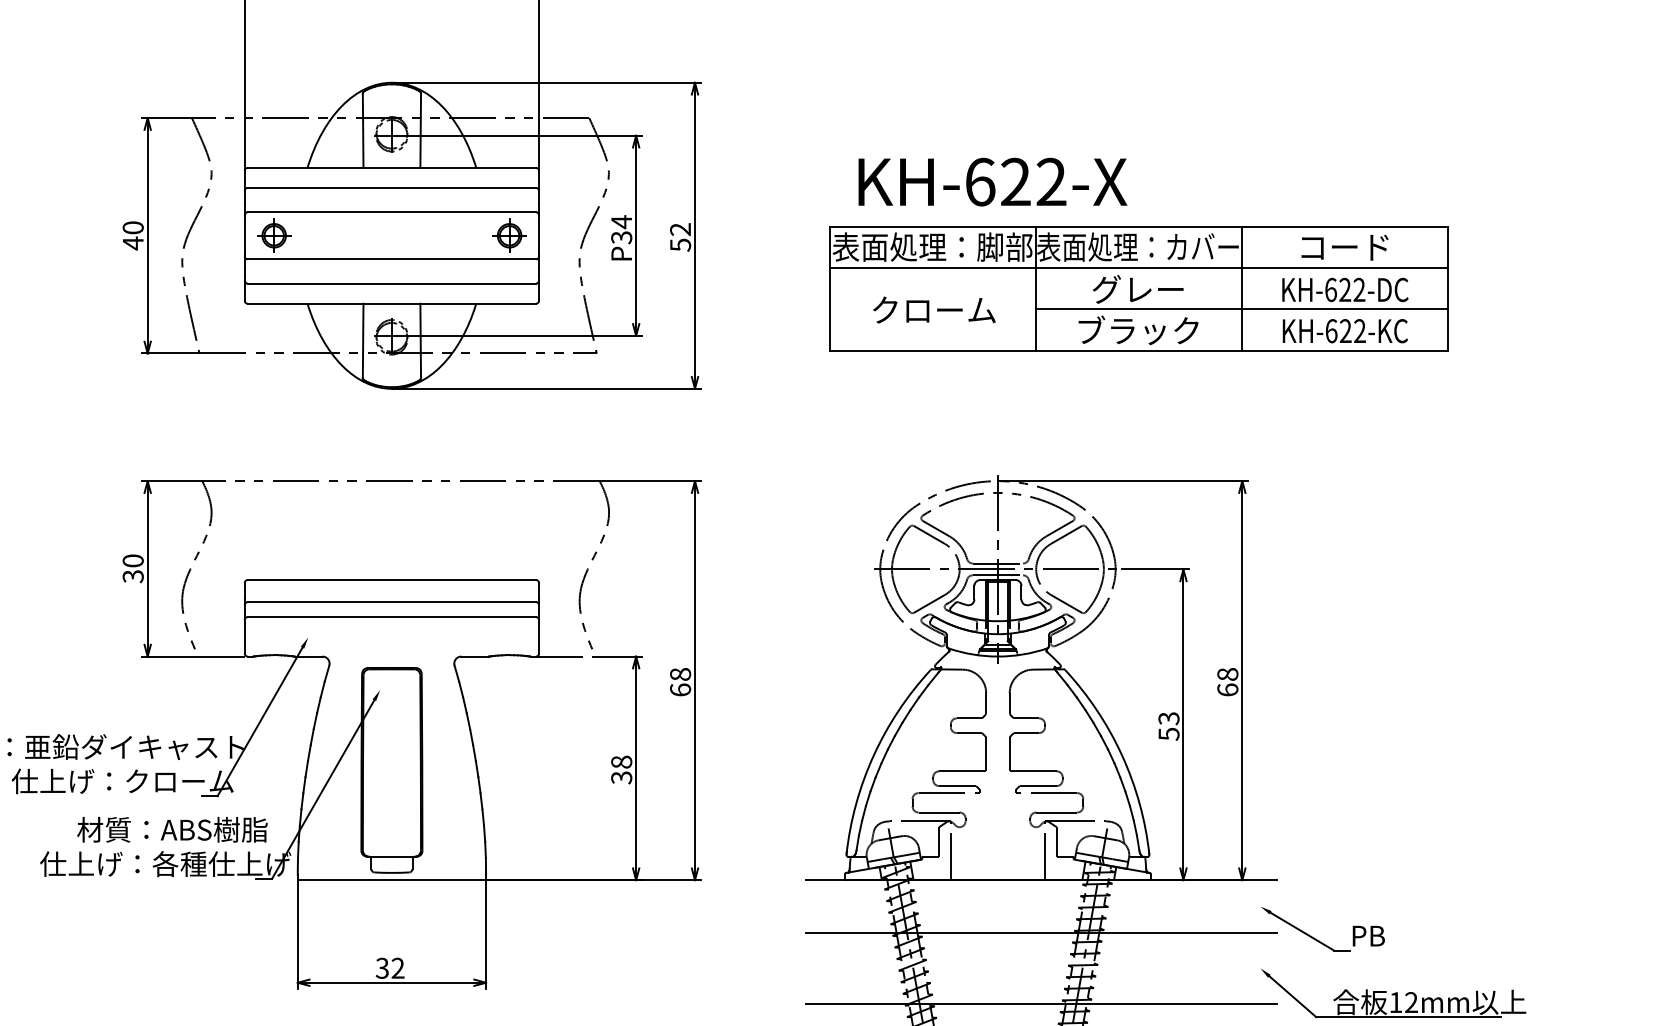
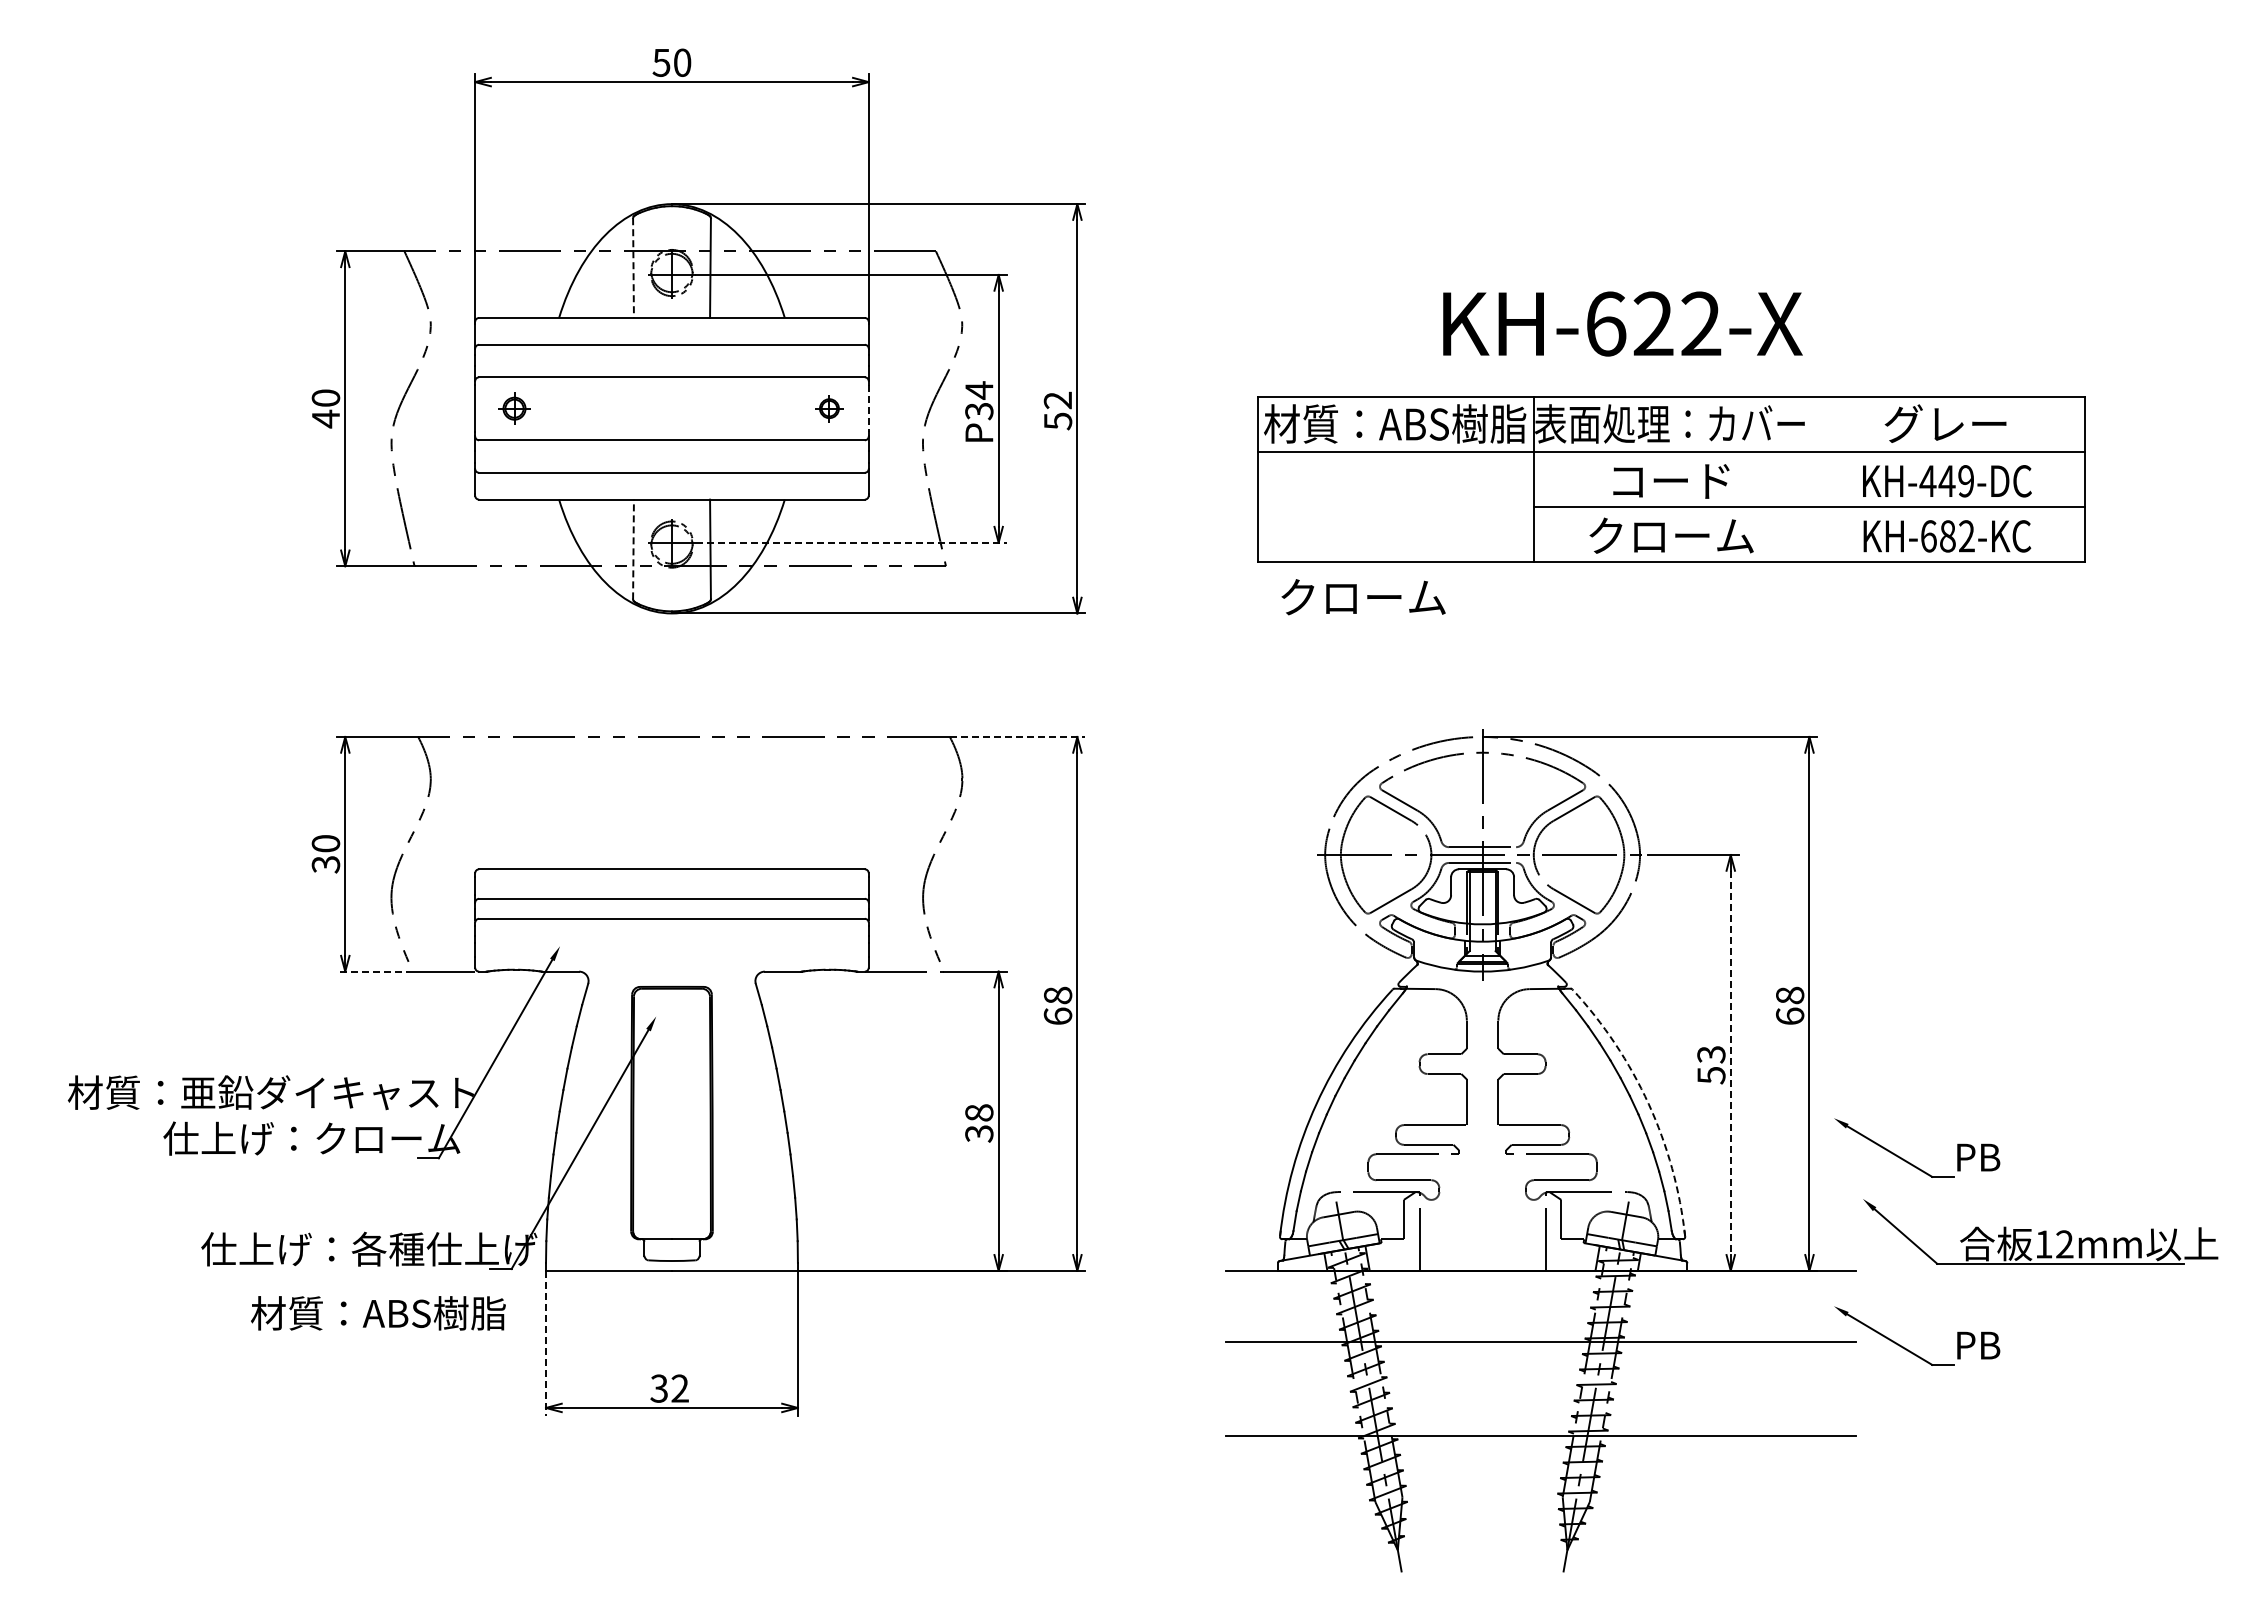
line: (363, 130) -> (633, 268), solid -> dashed
text: (992, 181) -> (1622, 323), moved
part: (274, 235) -> (514, 408), size x0.7
part: (509, 235) -> (829, 408), size x0.6
line: (538, 235) -> (868, 408), solid -> dashed
text: (932, 246) -> (1394, 423), 表面処理：脚部 -> 材質：ABS樹脂
text: (1344, 246) -> (1945, 423), コード -> グレー
line: (1242, 288) -> (1809, 479), removed
text: (1137, 289) -> (1669, 480), グレー -> コード
text: (1344, 290) -> (1946, 481), KH-622-DC -> KH-449-DC
text: (934, 310) -> (1363, 597), moved
text: (1139, 330) -> (1671, 535), ブラック -> クローム
text: (1345, 331) -> (1947, 536), KH-622-KC -> KH-682-KC
line: (526, 335) -> (851, 542), solid -> dashed
line: (363, 340) -> (633, 549), solid -> dashed
line: (650, 480) -> (1017, 736), solid -> dashed
line: (170, 656) -> (375, 971), solid -> dashed
line: (1183, 725) -> (1730, 1063), solid -> dashed
arc: (1121, 755) -> (1648, 1104), solid -> dashed
part: (1317, 799) -> (1910, 1162), added
text: (172, 829) -> (378, 1313), moved
line: (298, 934) -> (546, 1343), solid -> dashed
part: (1393, 992) -> (2040, 1231), moved

